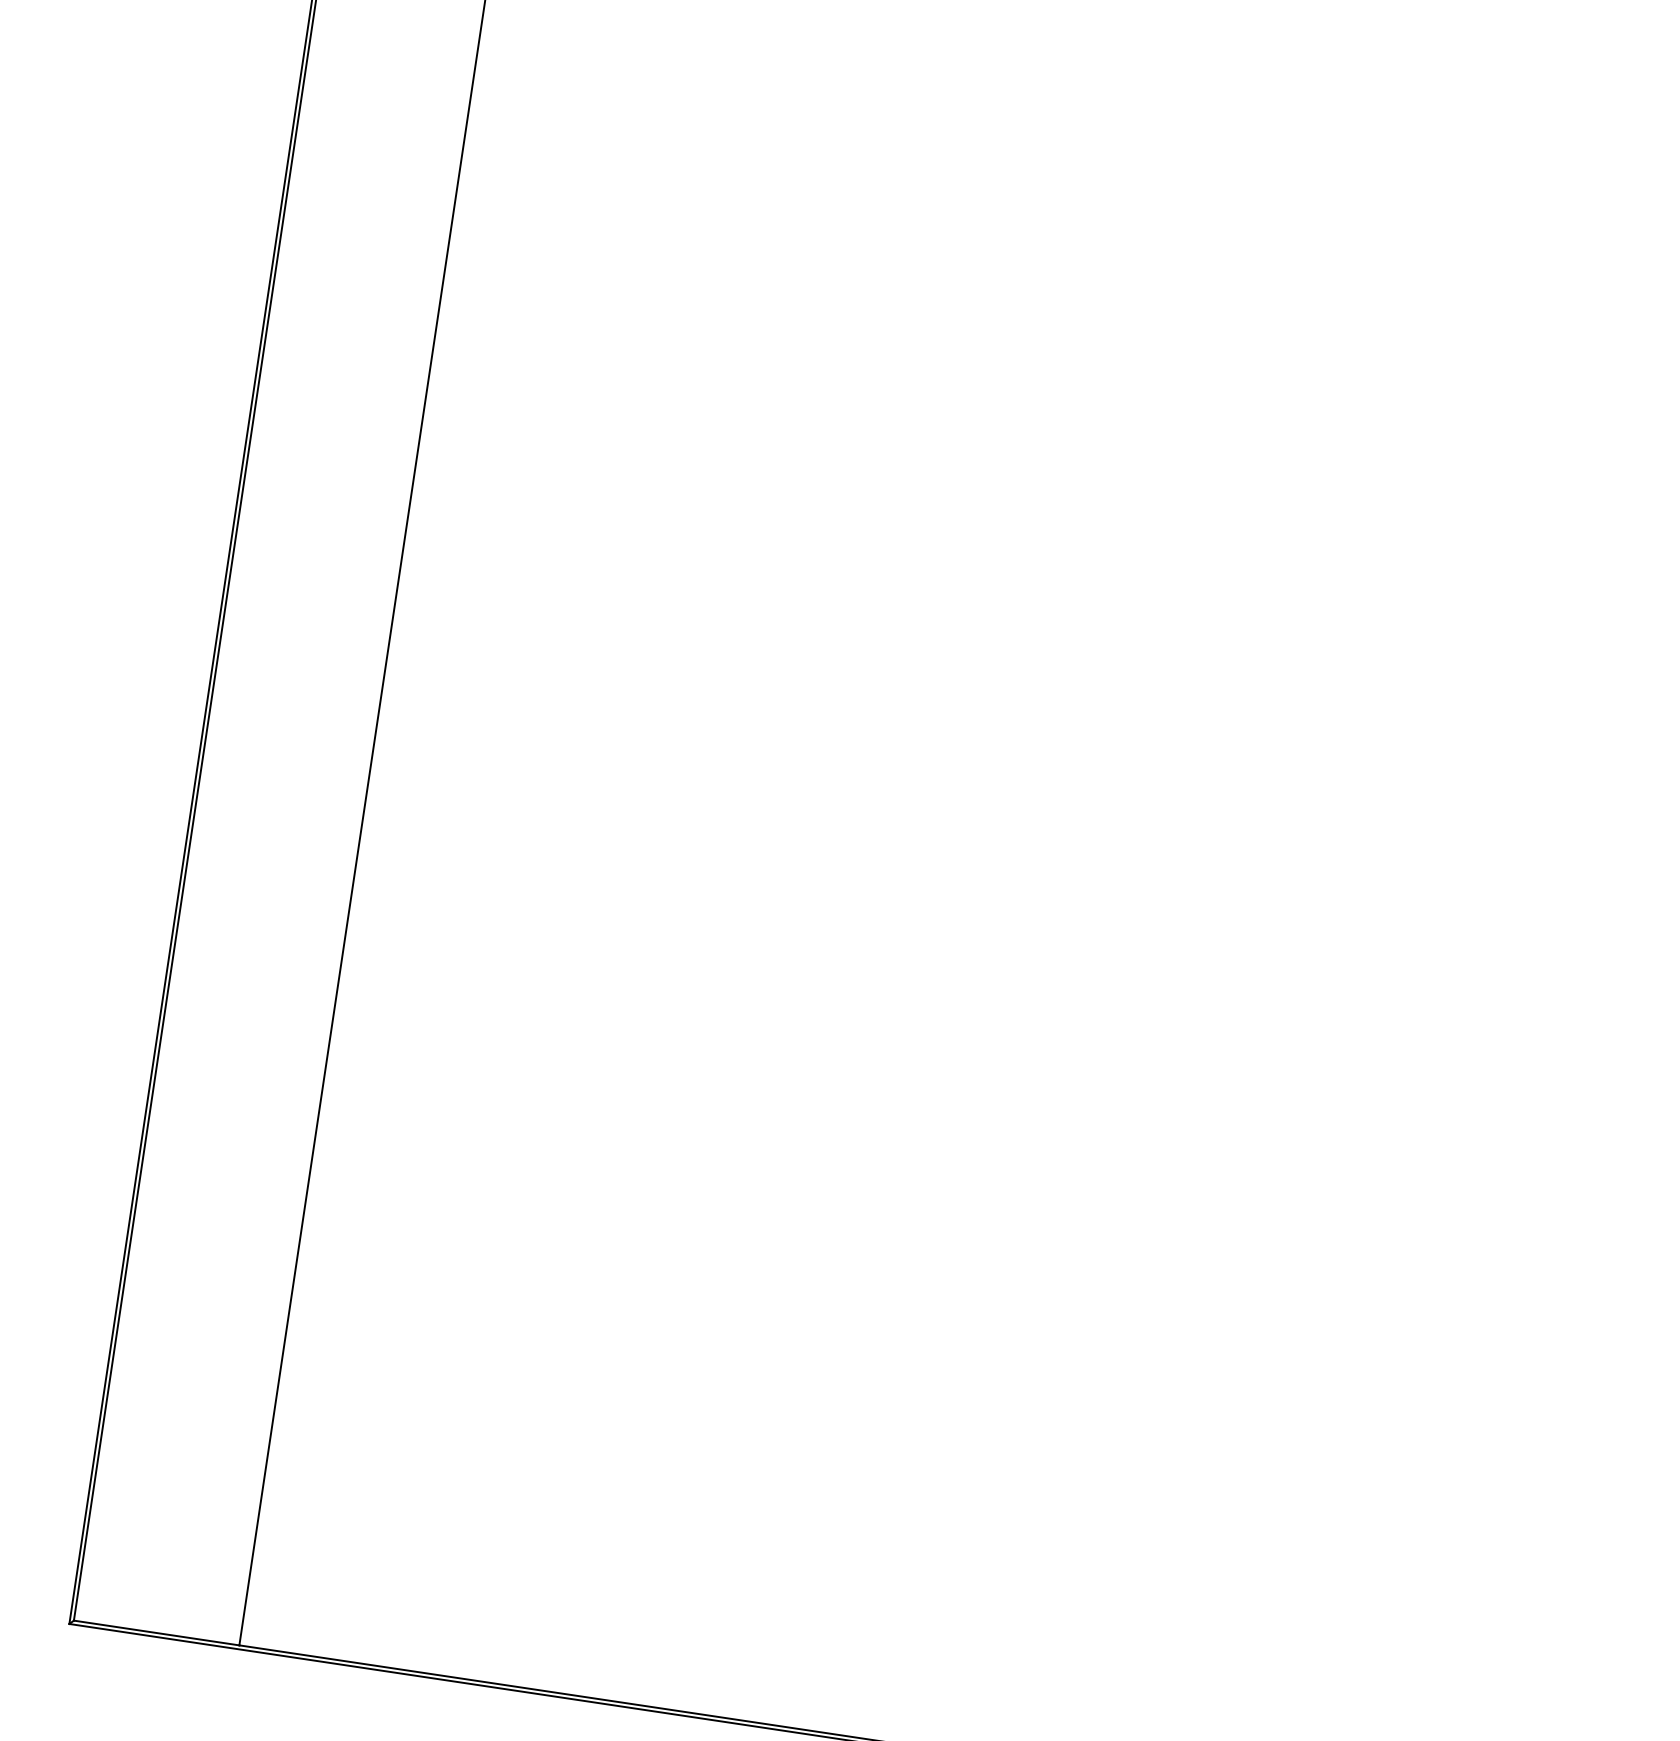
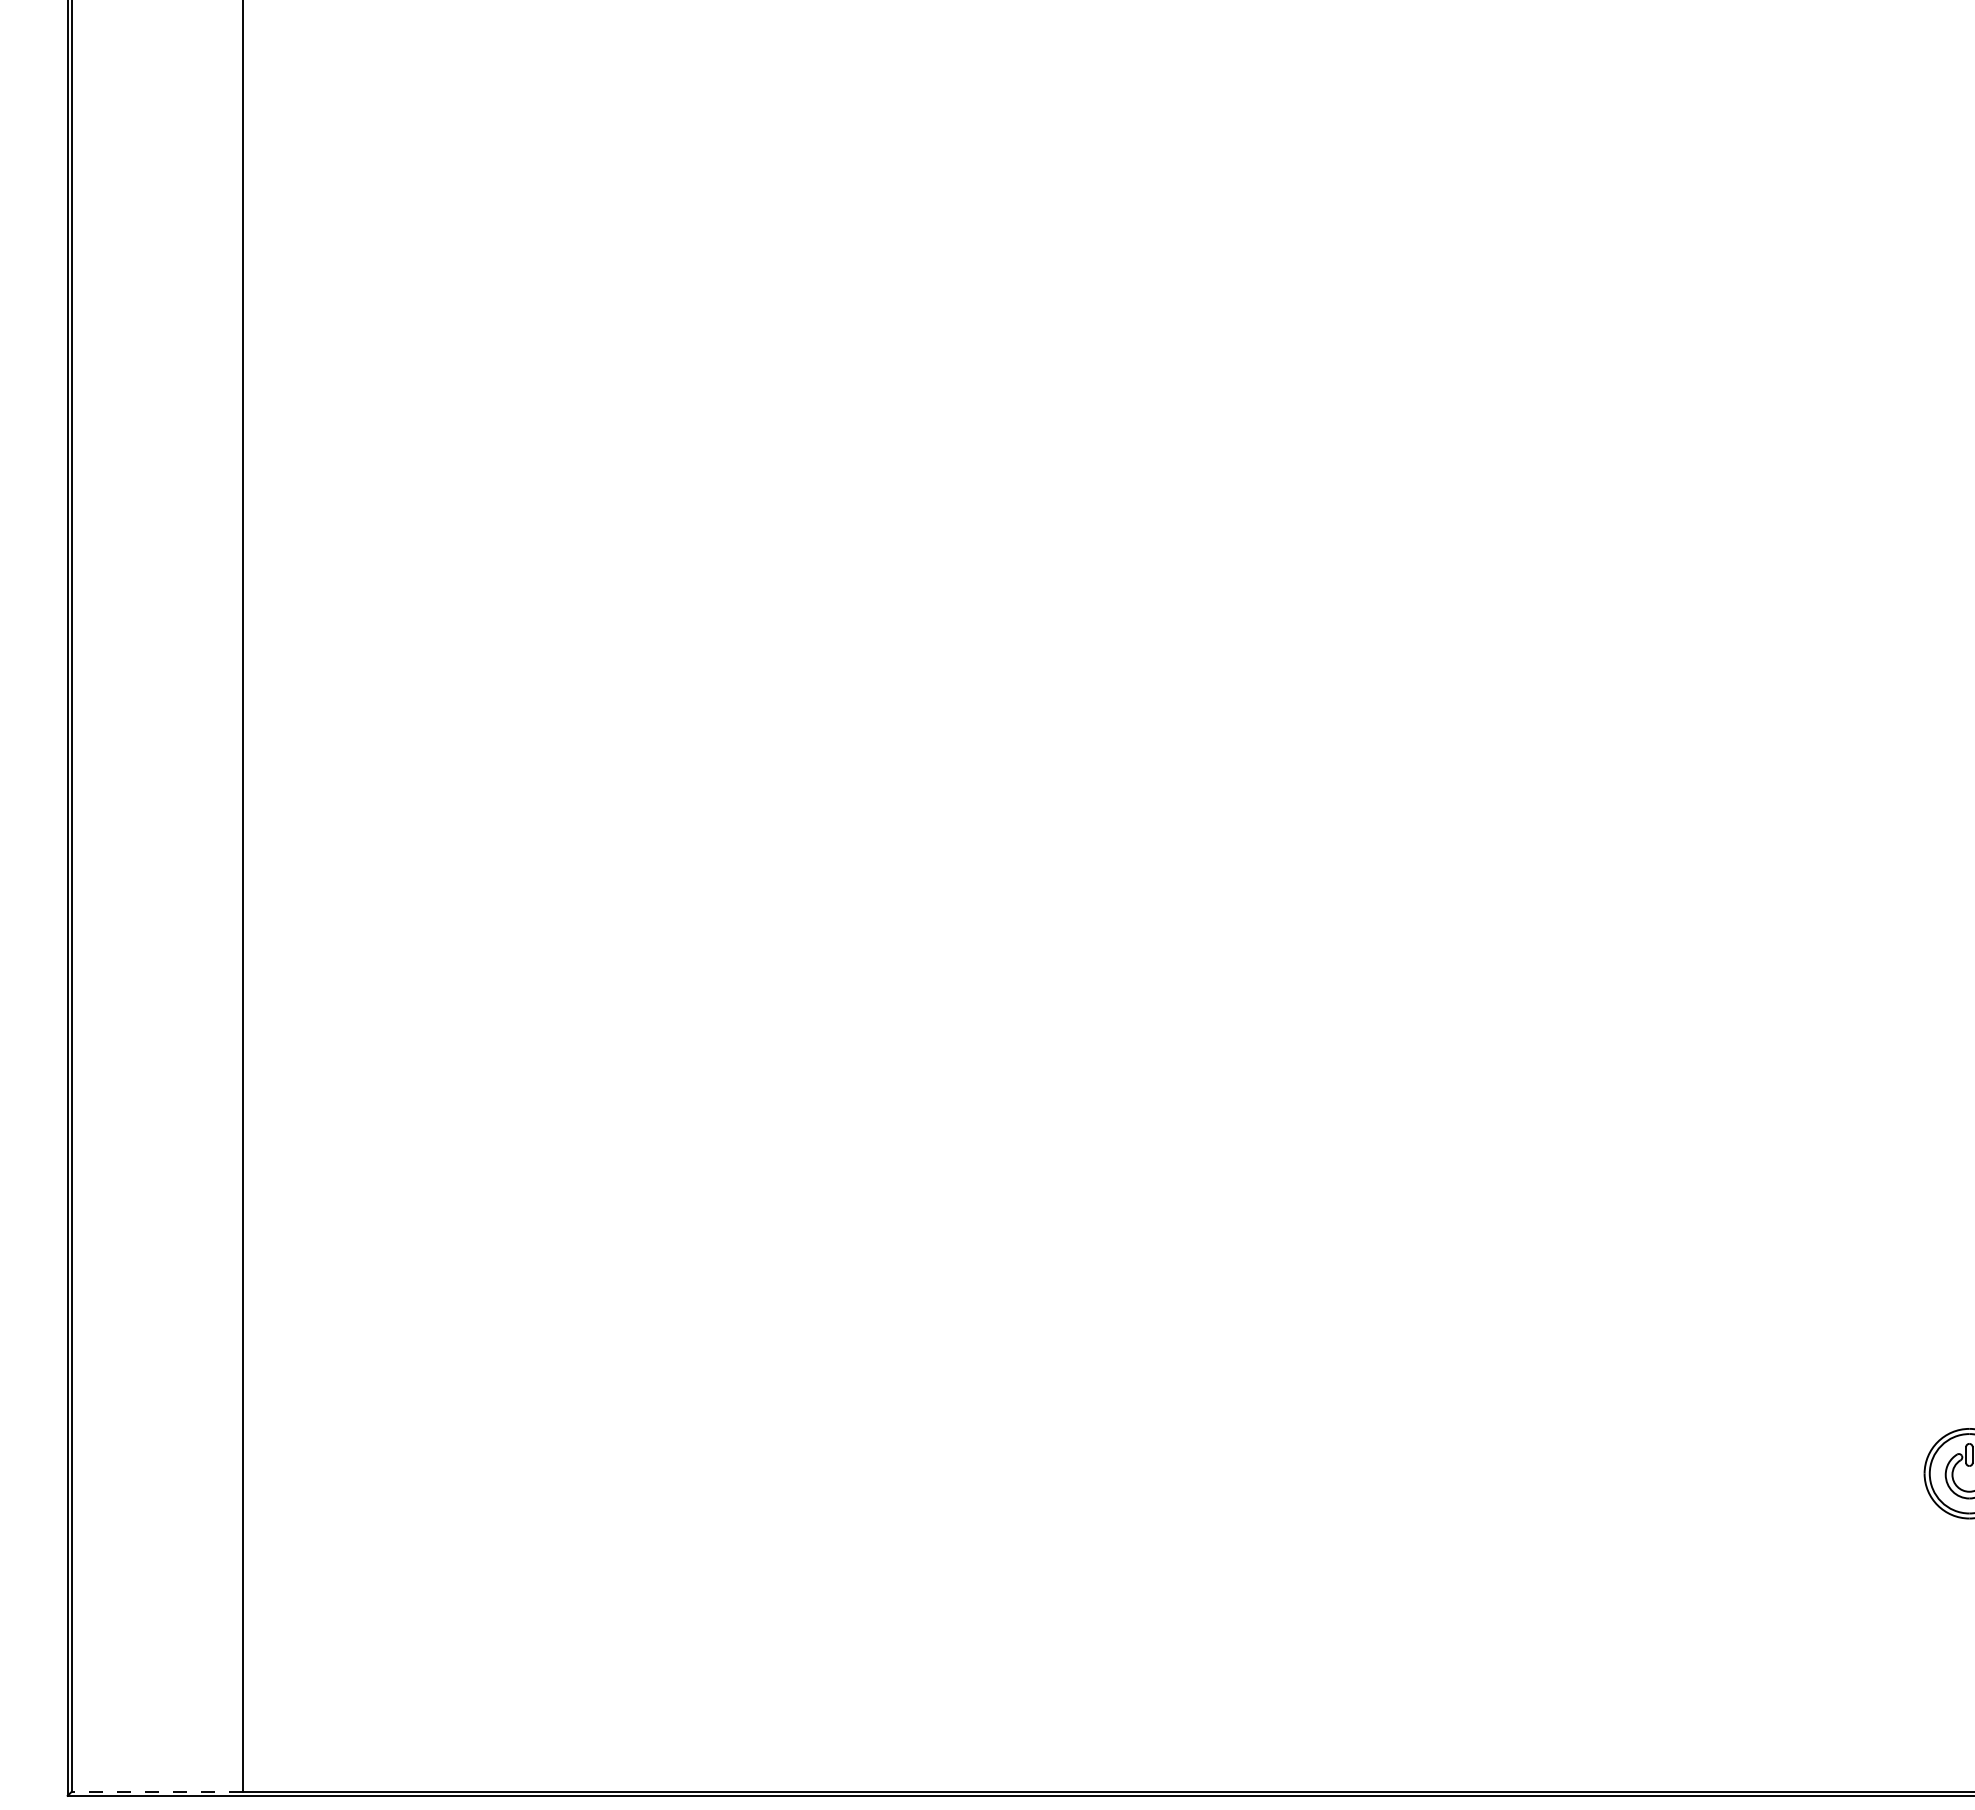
line: (156, 1632) -> (157, 1791), solid -> dashed

